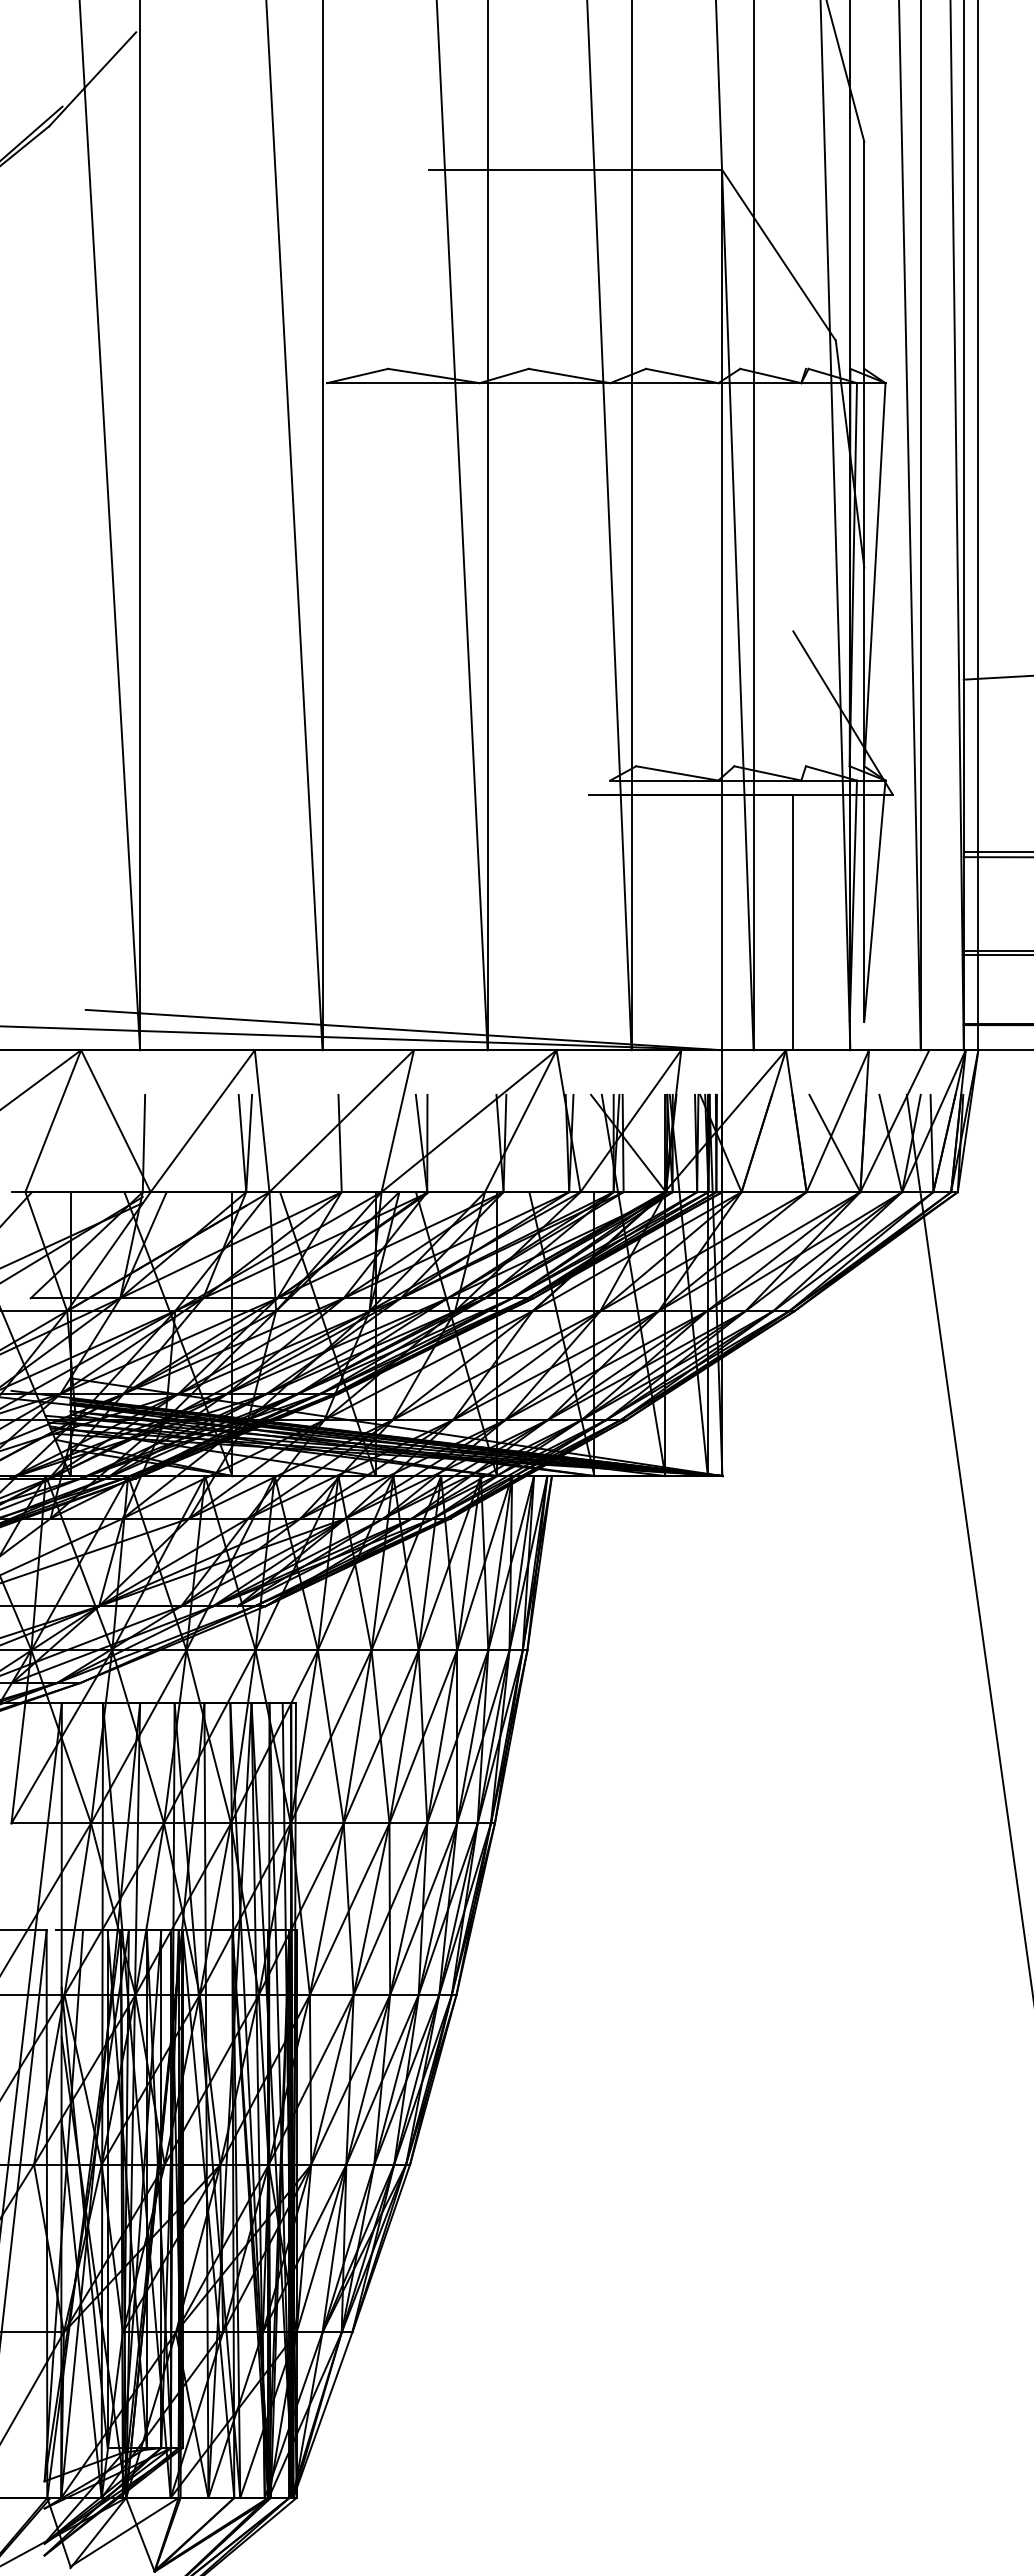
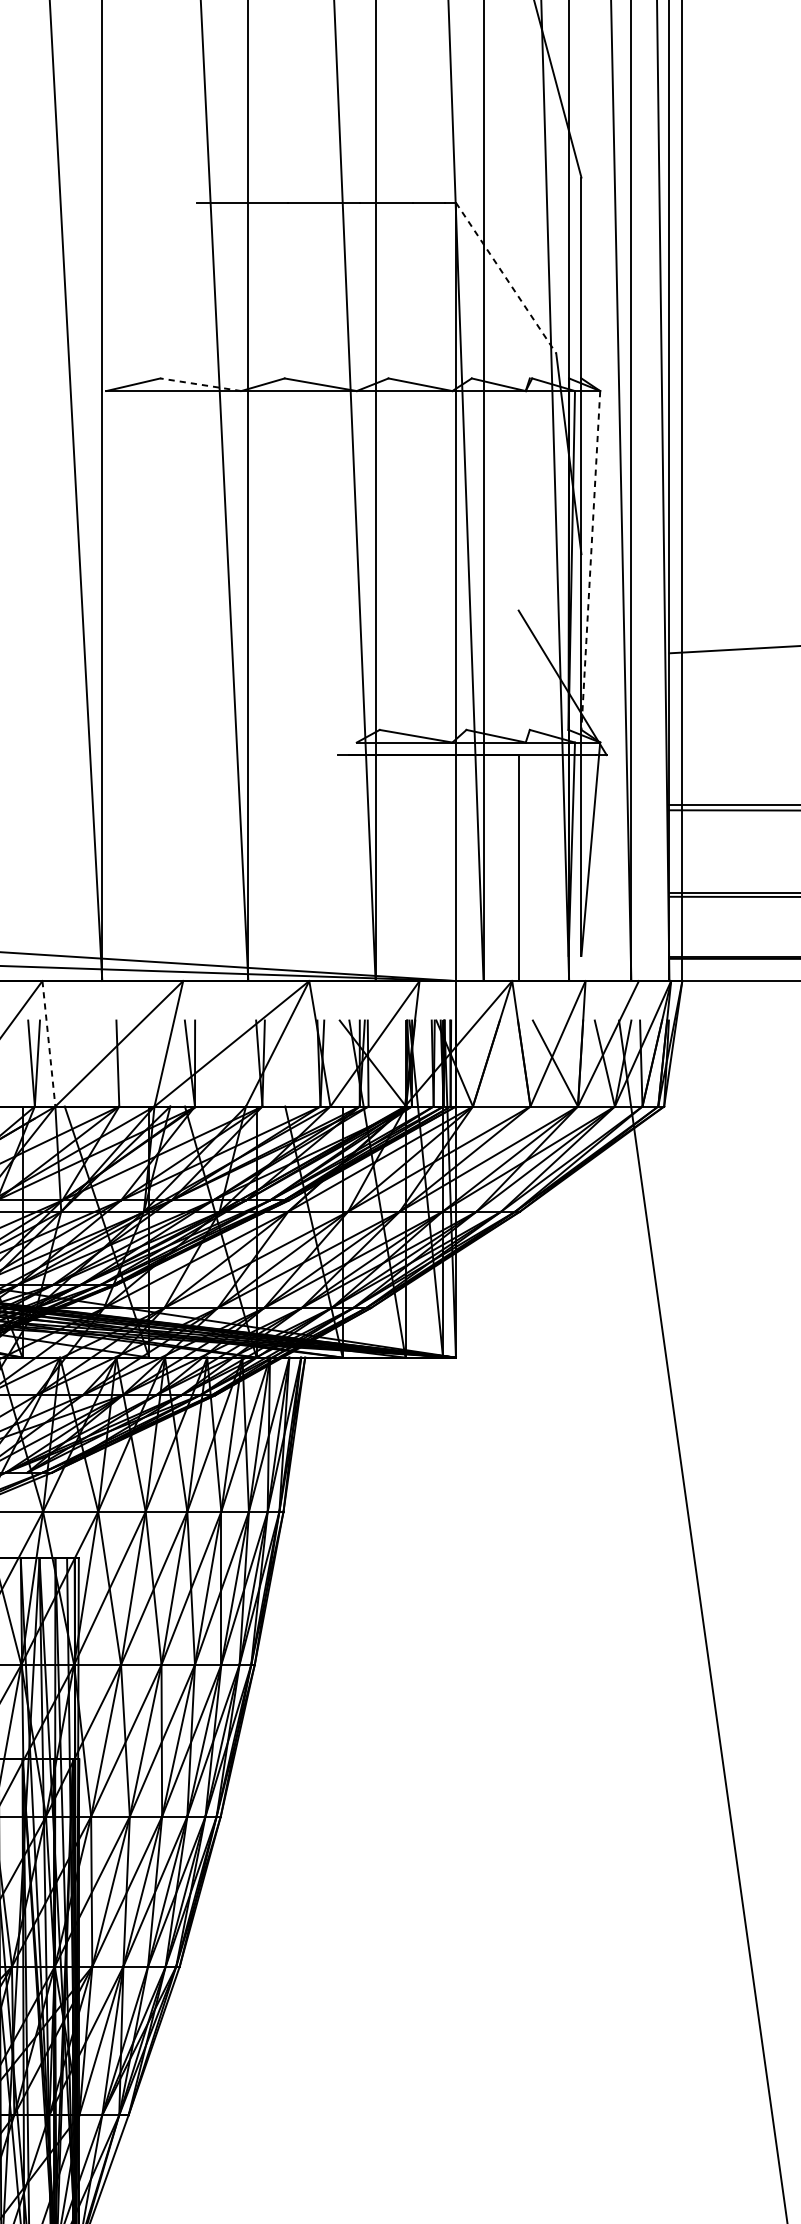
line: (779, 255) -> (506, 278), solid -> dashed
line: (433, 375) -> (200, 384), solid -> dashed
line: (874, 574) -> (590, 560), solid -> dashed
line: (262, 1121) -> (49, 1044), solid -> dashed

